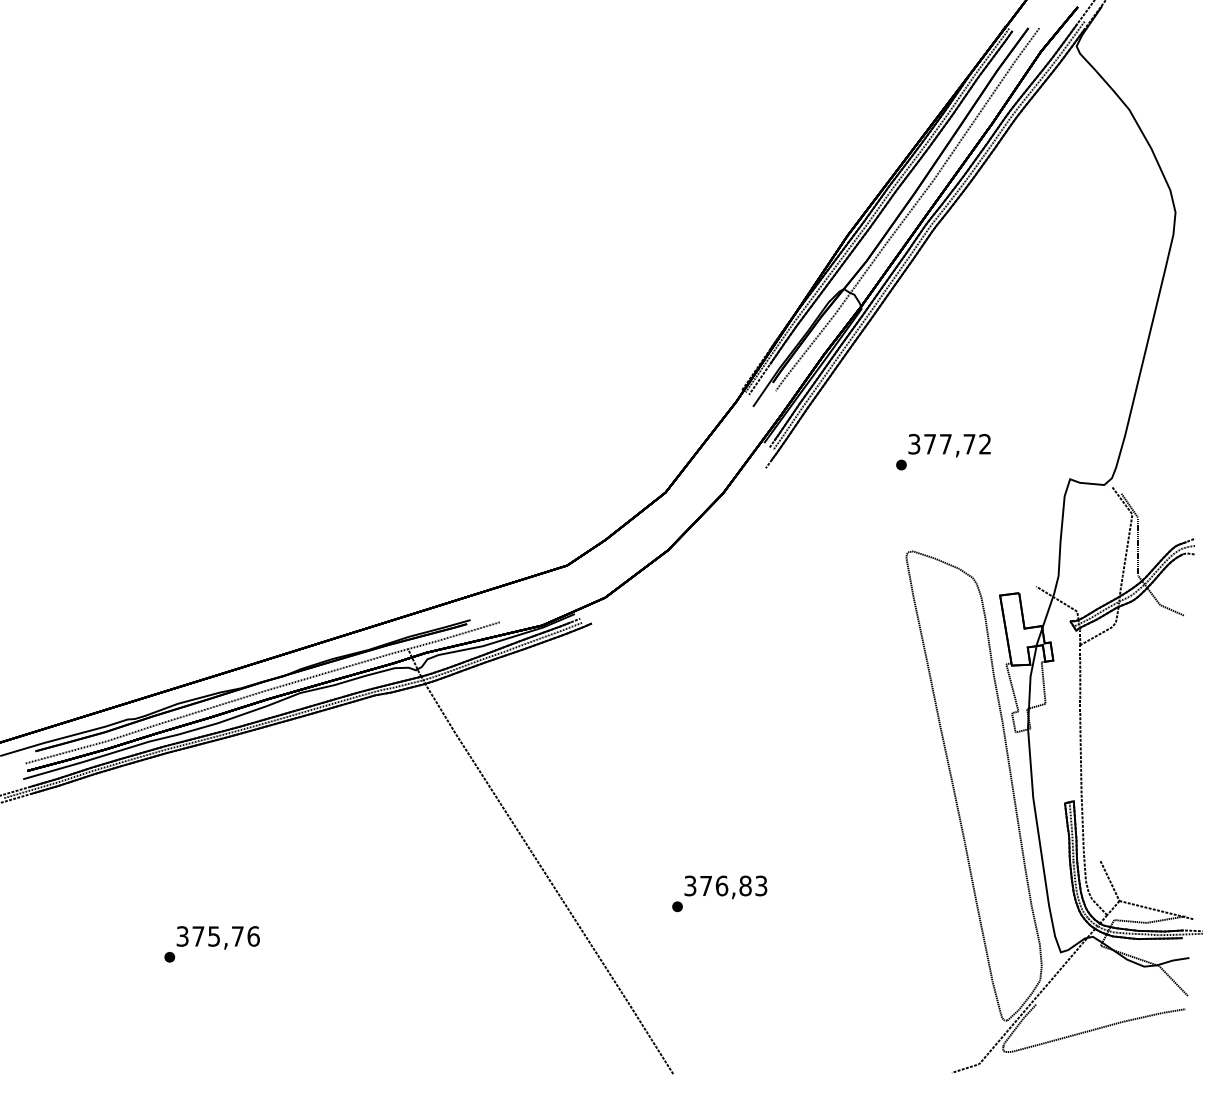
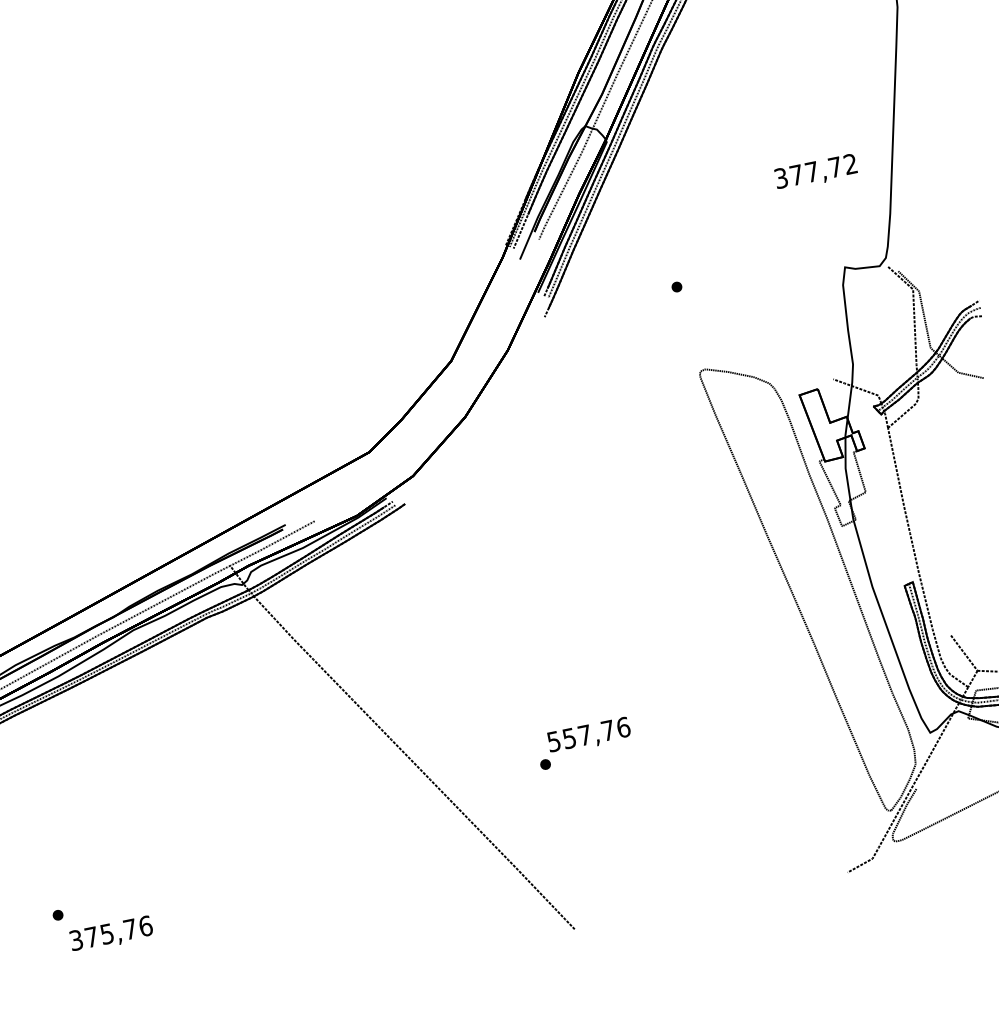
text: (949, 445) -> (815, 172), moved
text: (726, 885) -> (589, 733), 376,83 -> 557,76
text: (217, 937) -> (110, 934), moved

